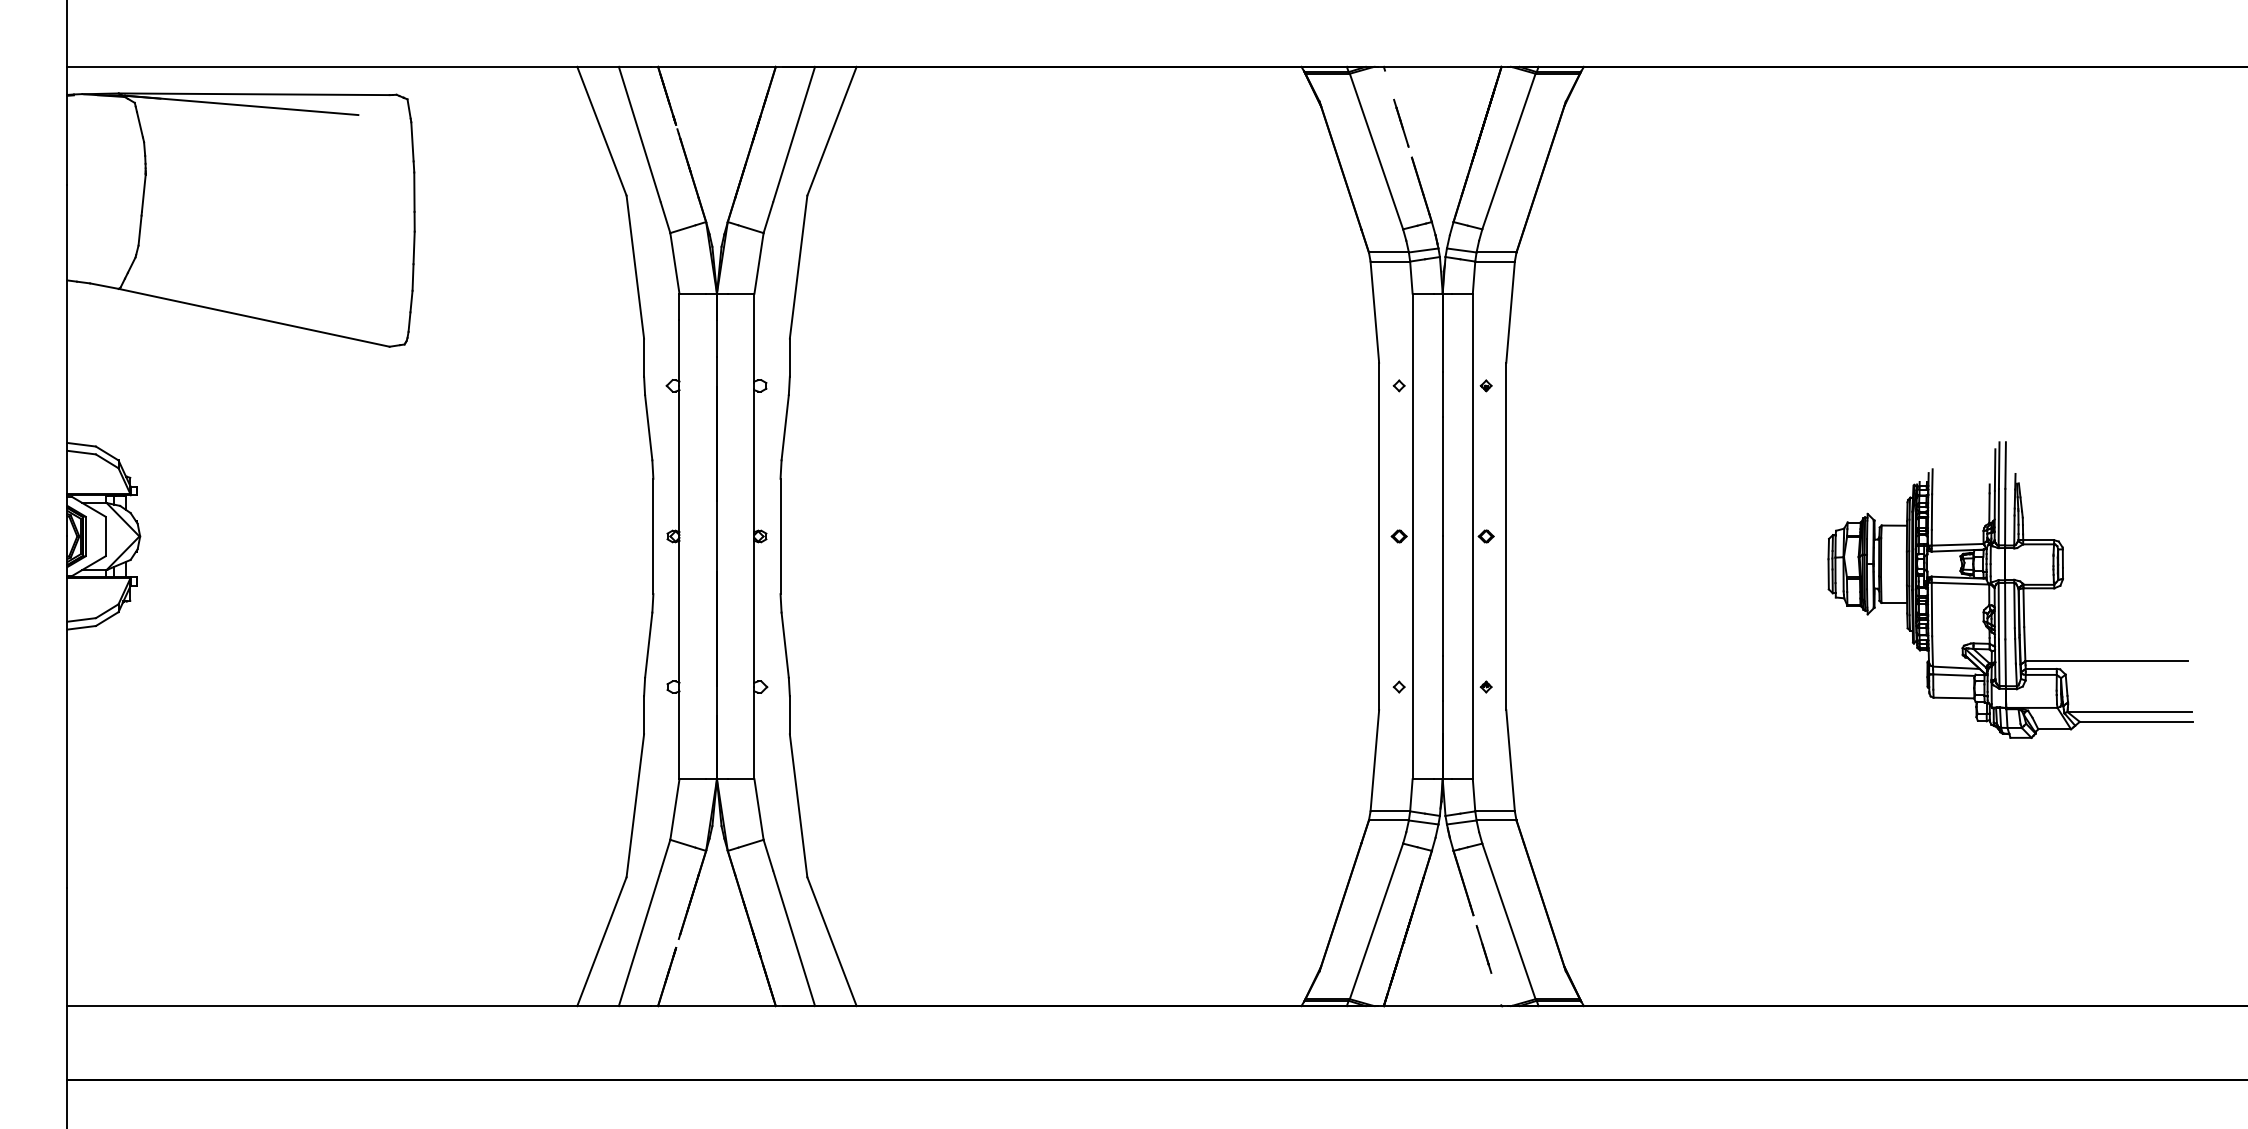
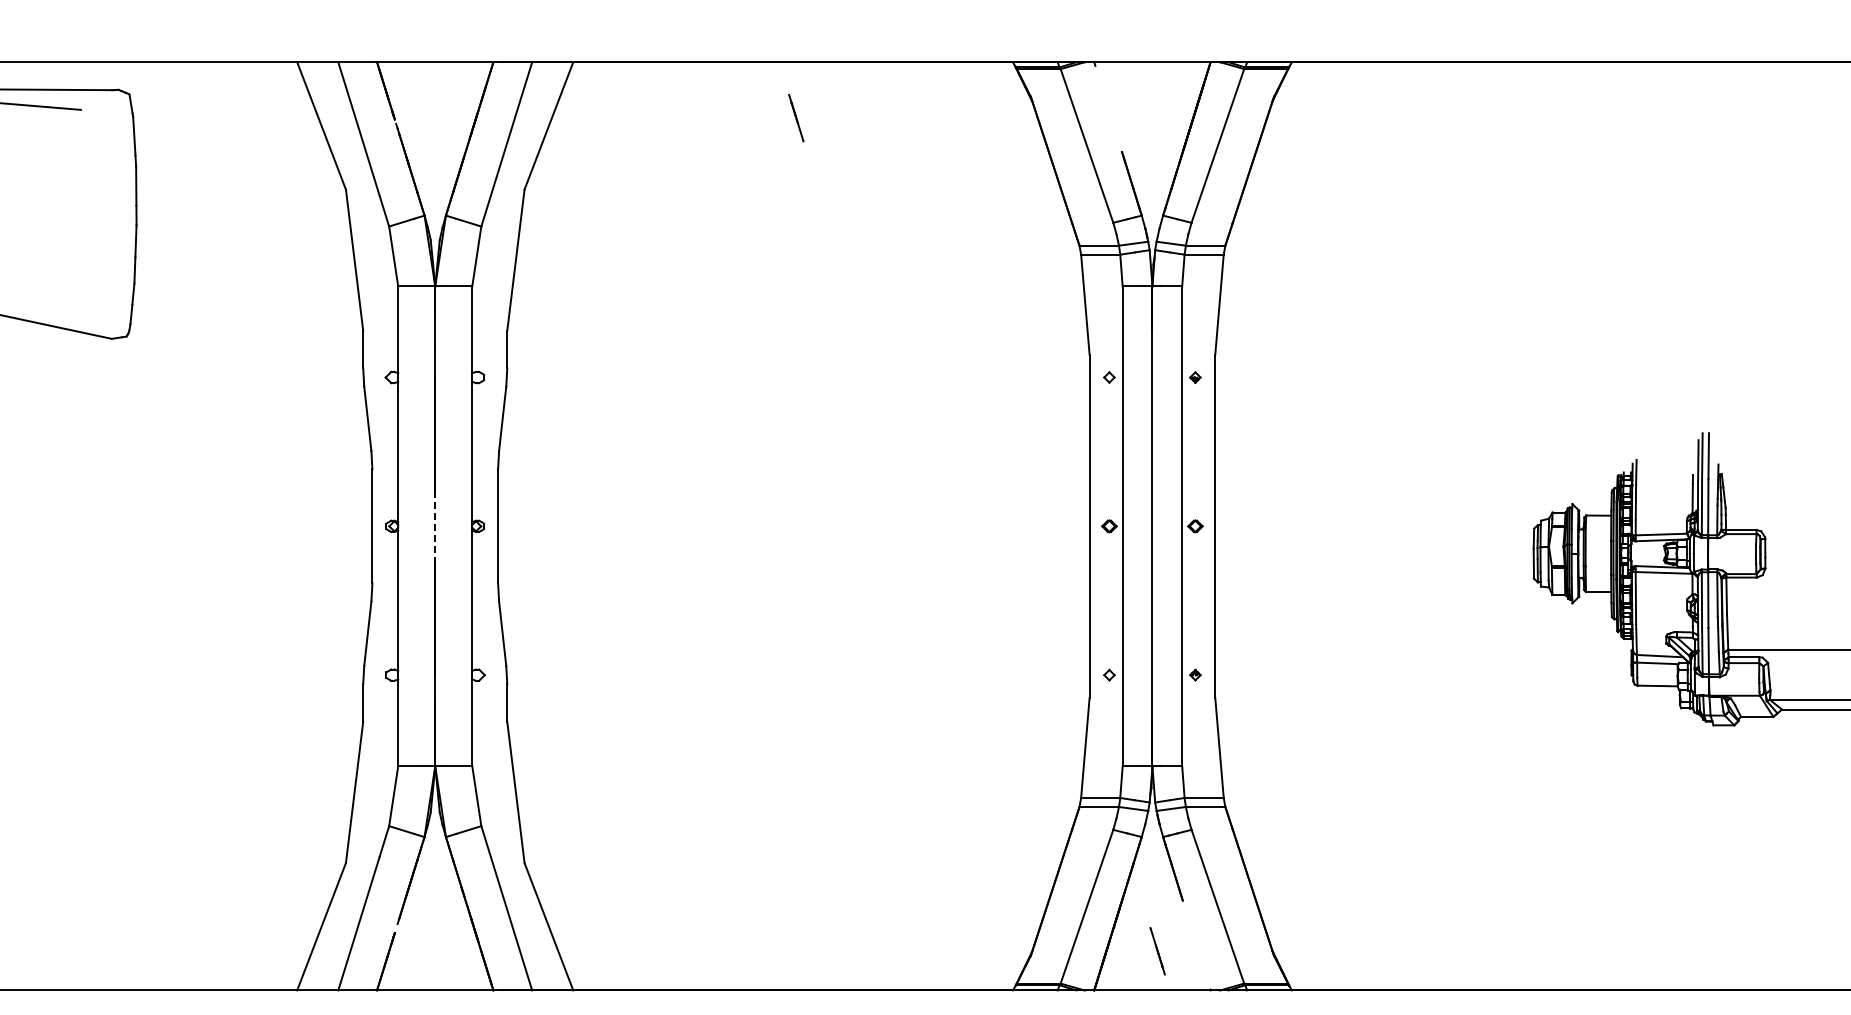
line: (1401, 122) -> (796, 117), moved
line: (716, 536) -> (434, 526), solid -> dashed
line: (1483, 949) -> (1157, 951), moved

